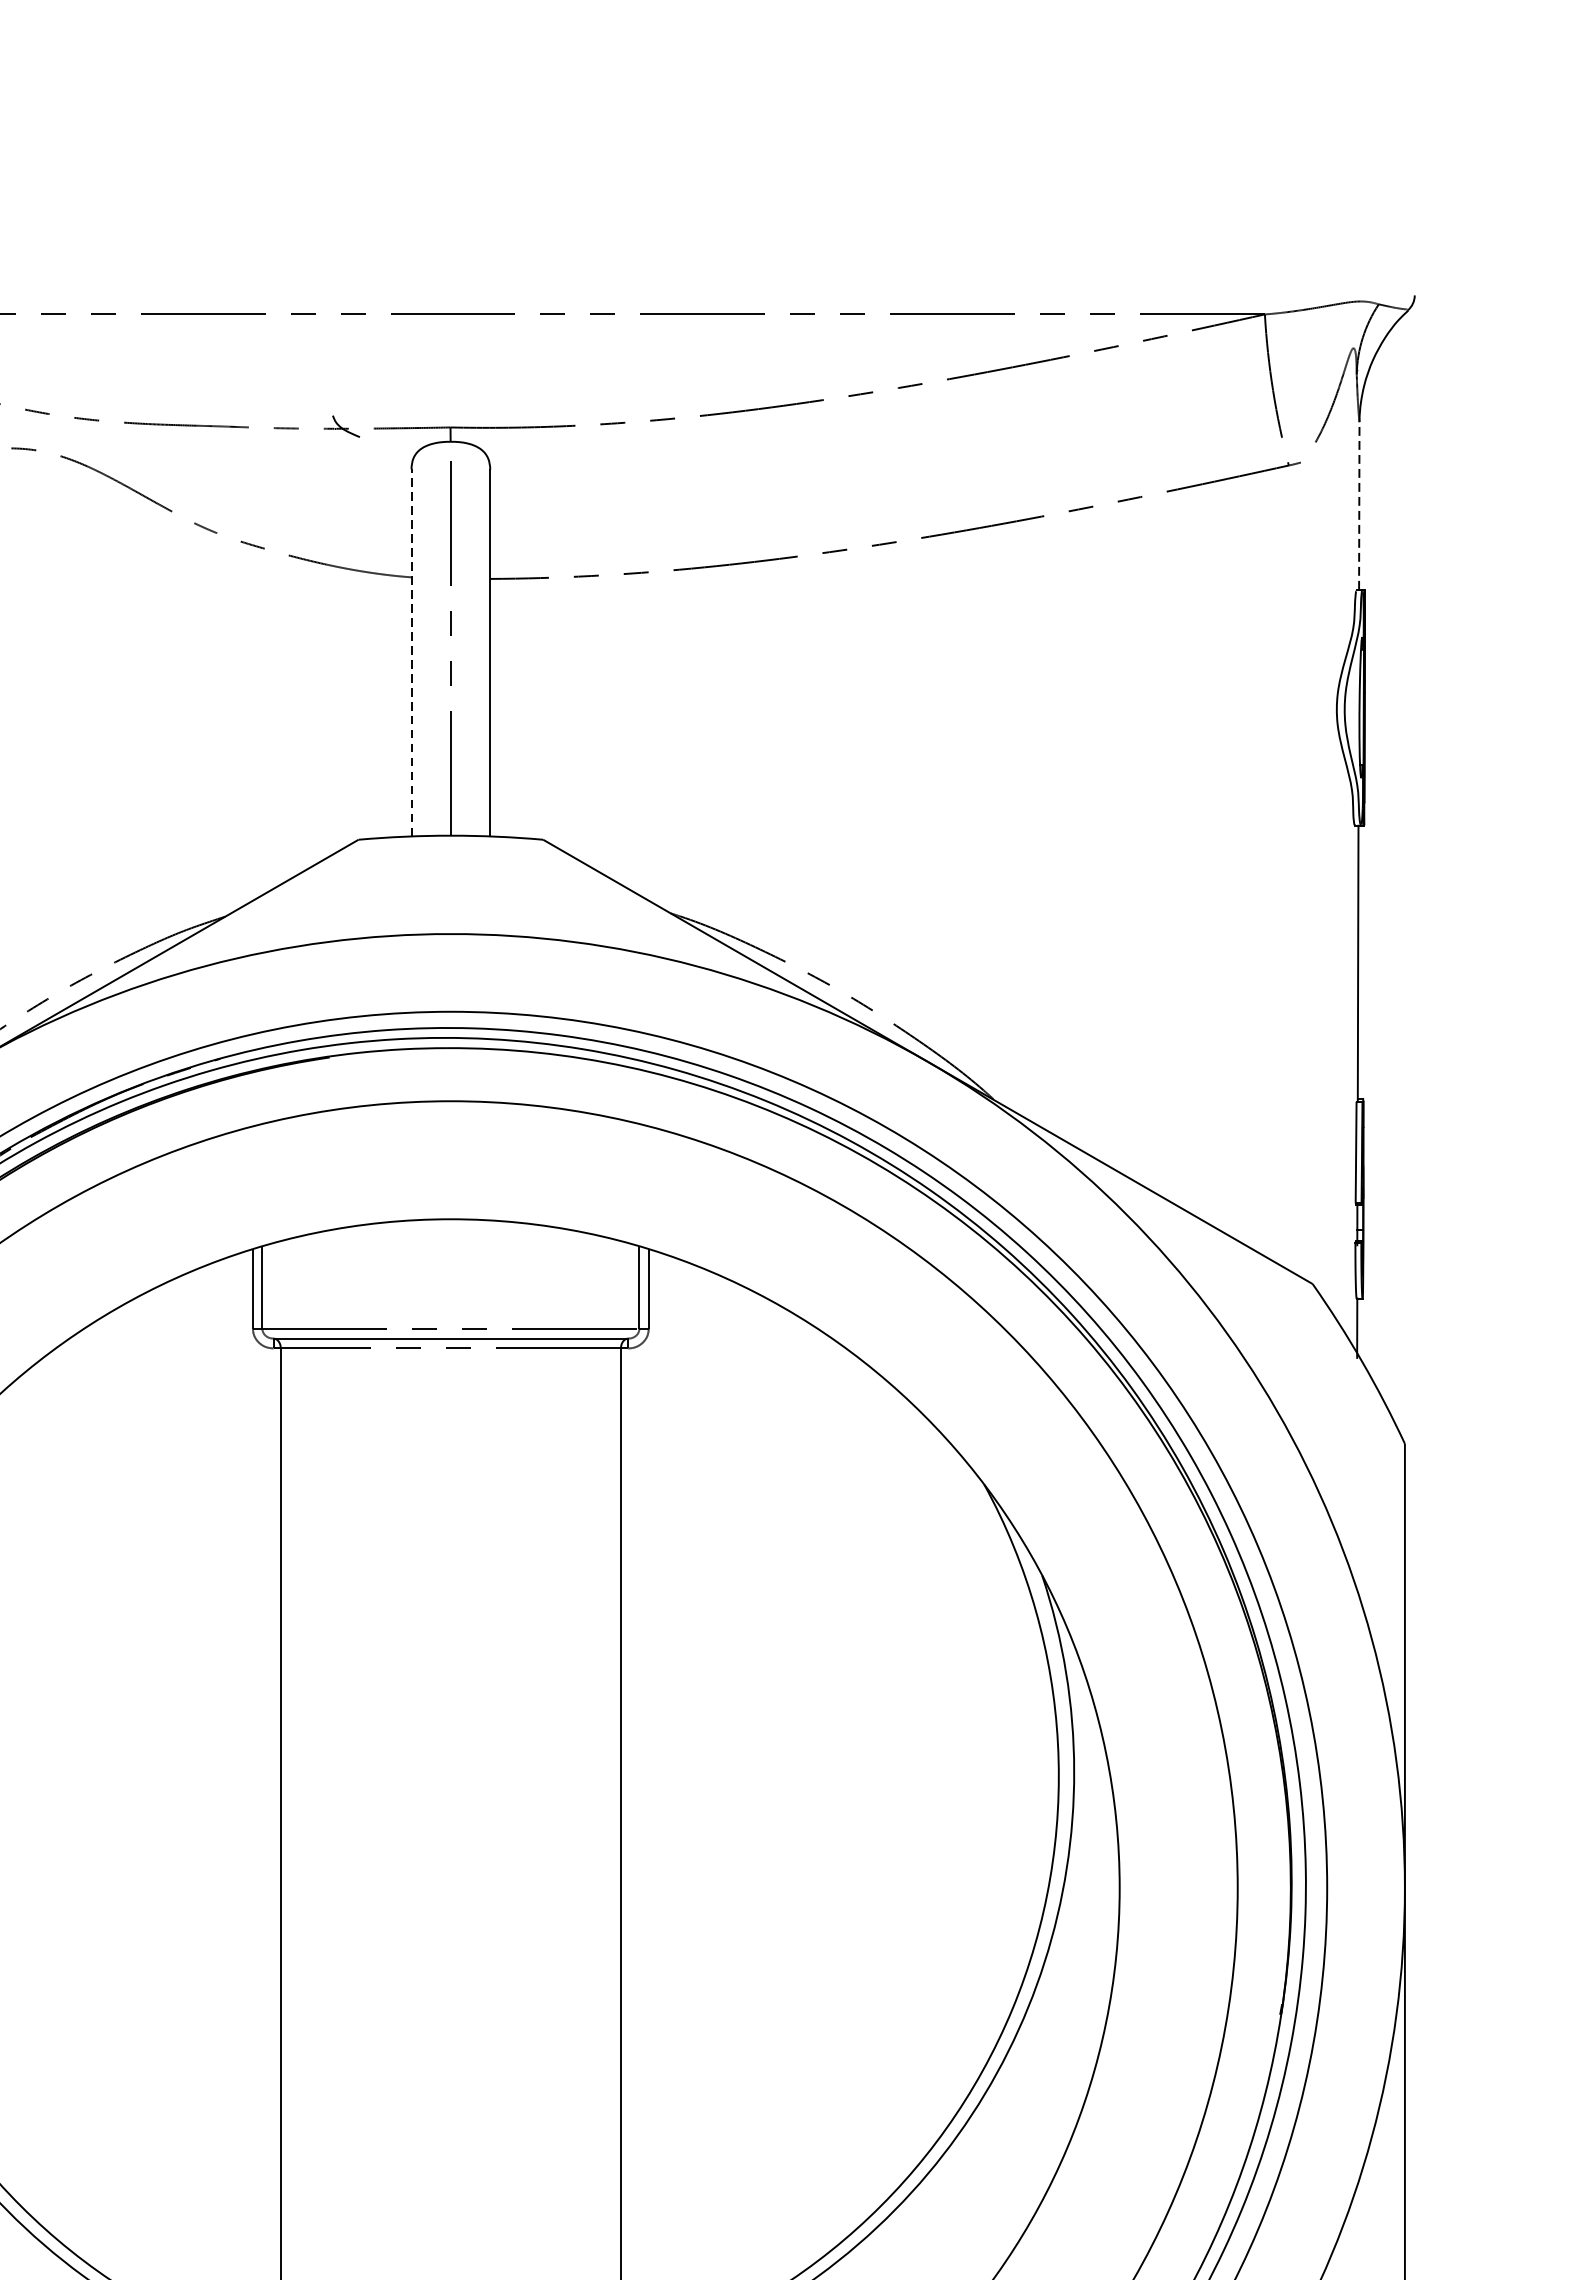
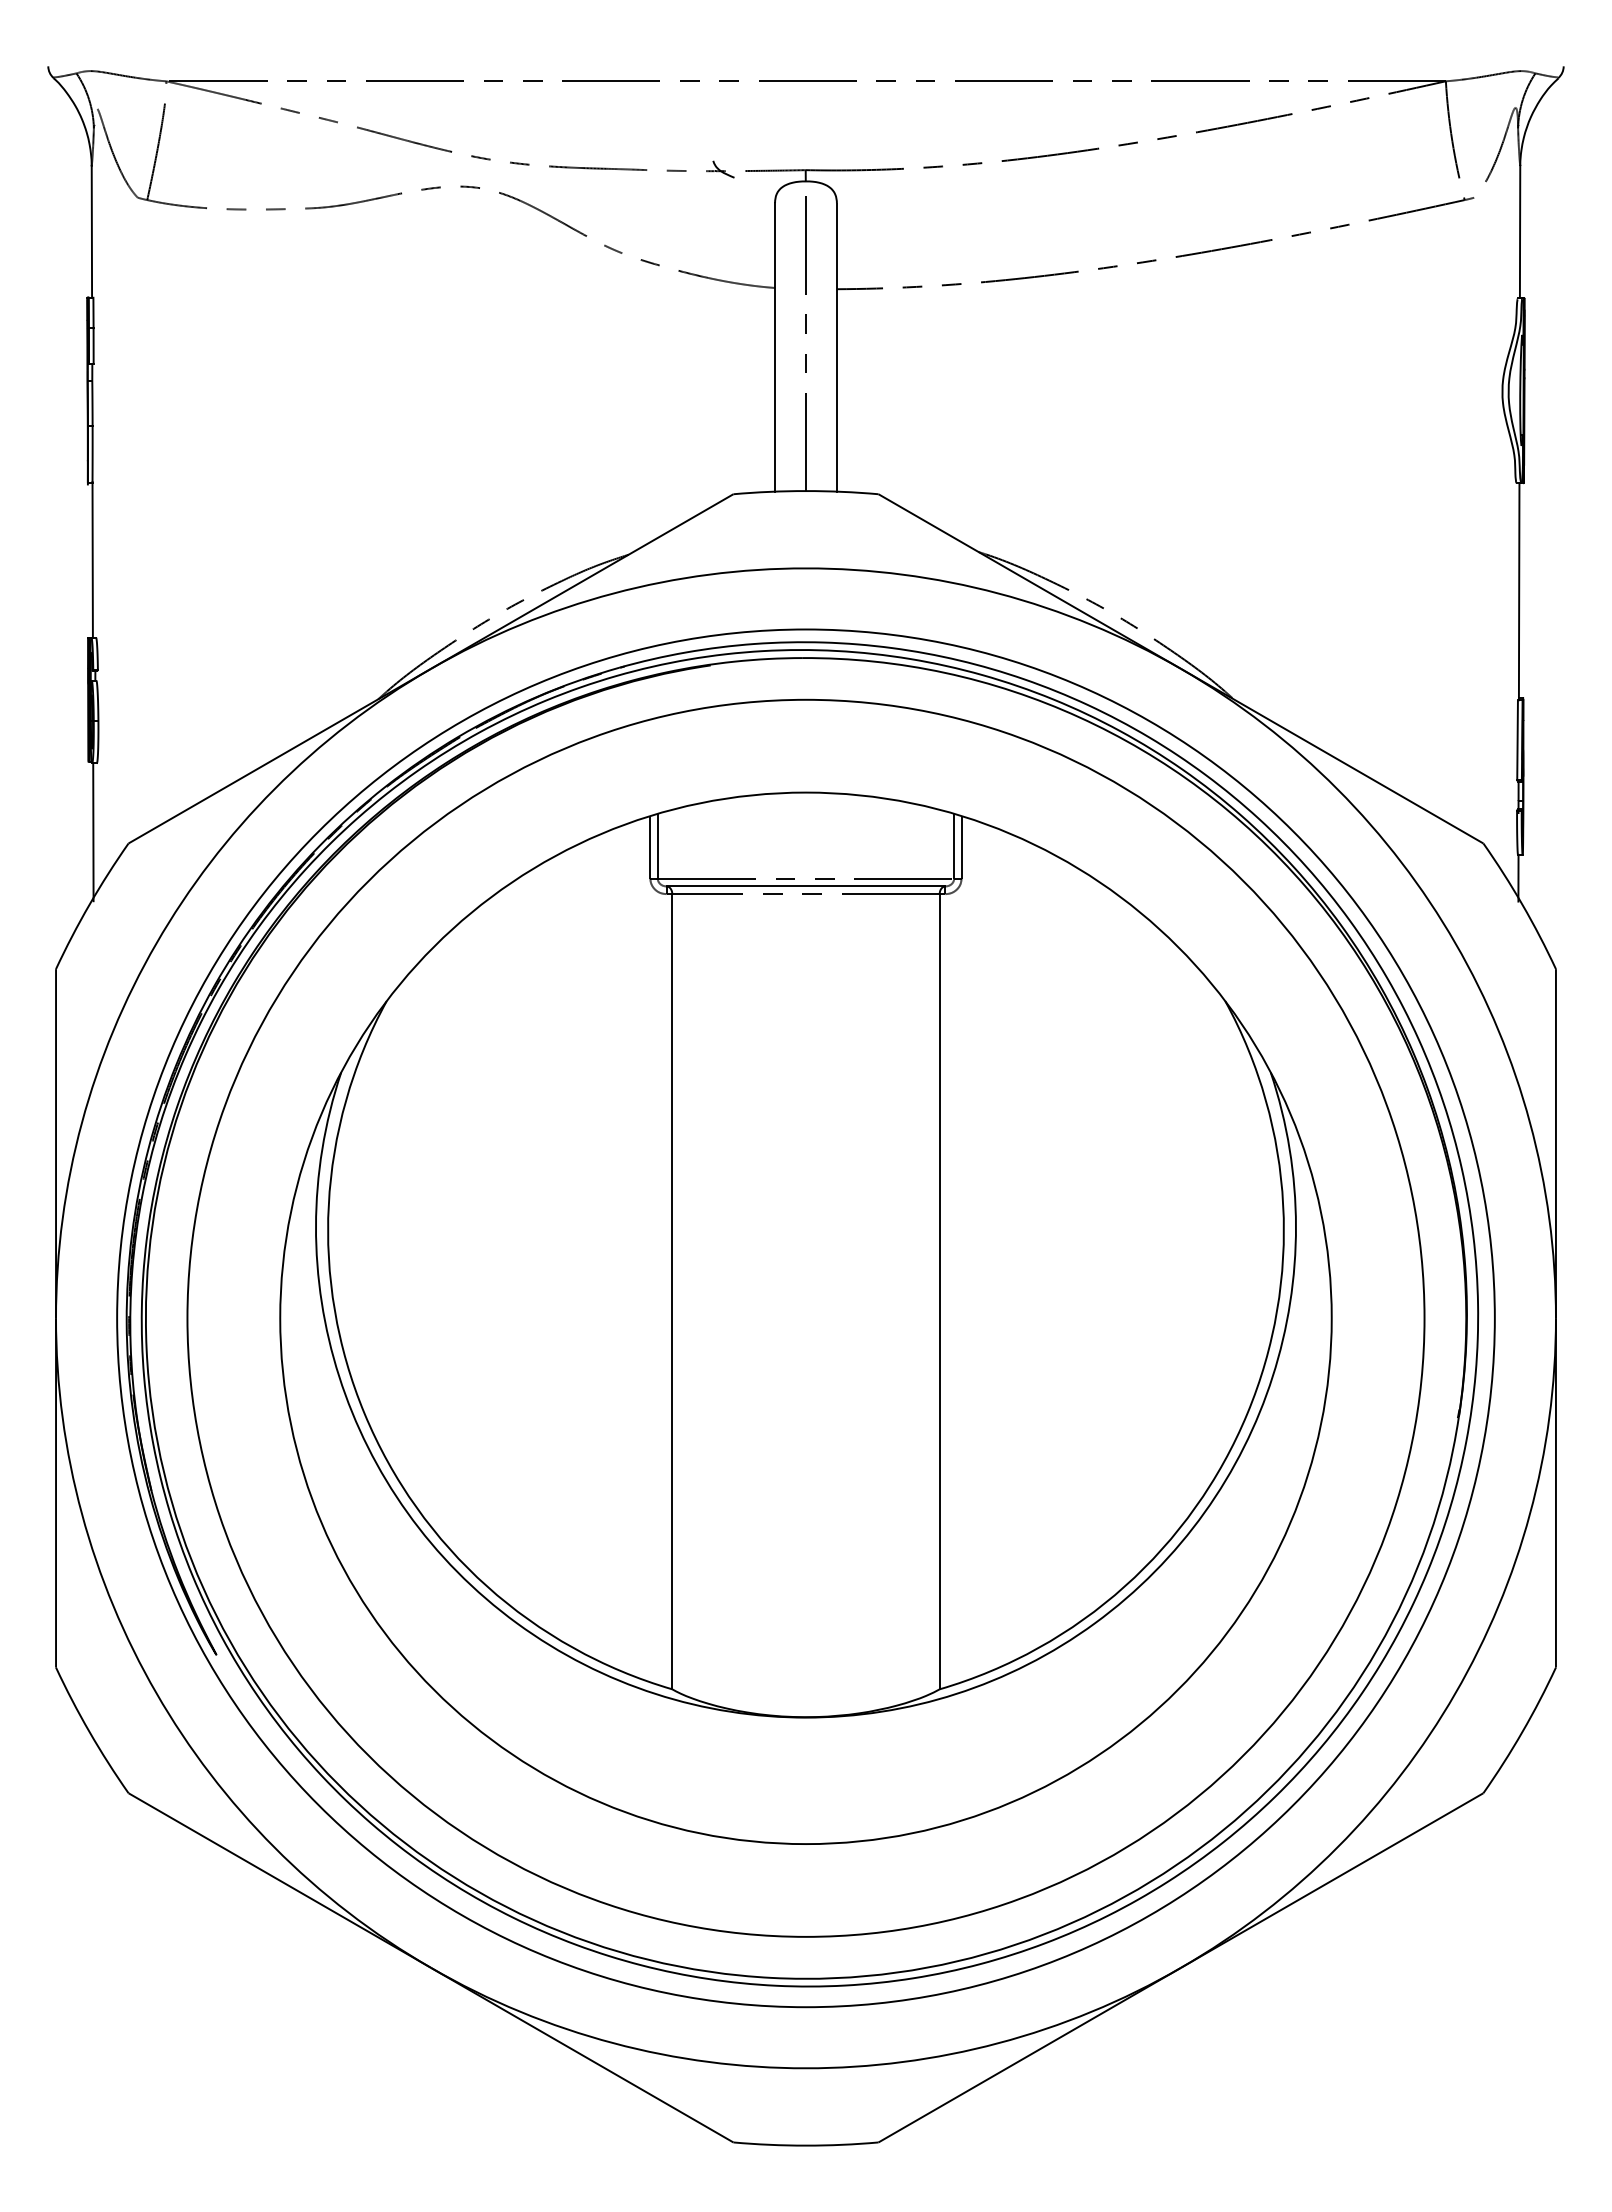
line: (1359, 505) -> (1520, 231), dashed -> solid
line: (412, 651) -> (775, 346), dashed -> solid

